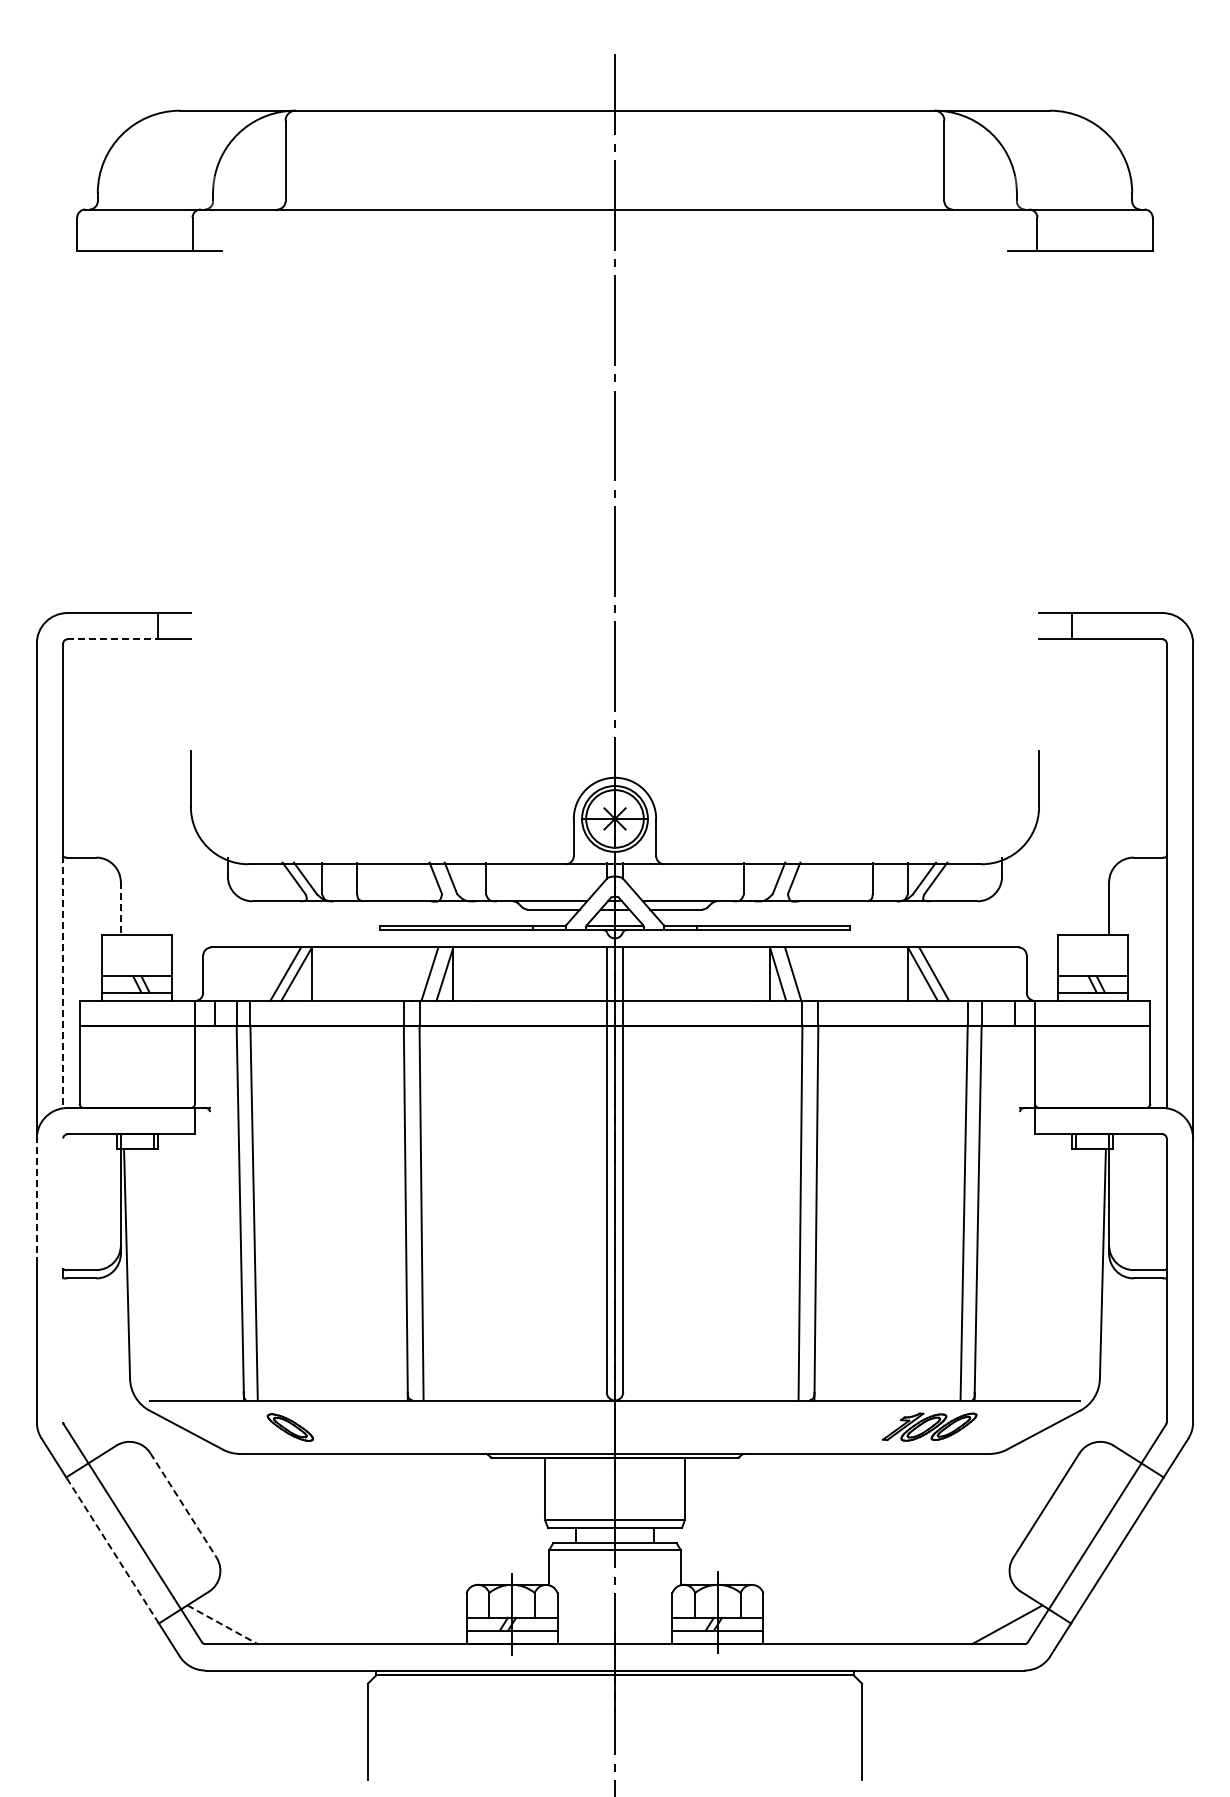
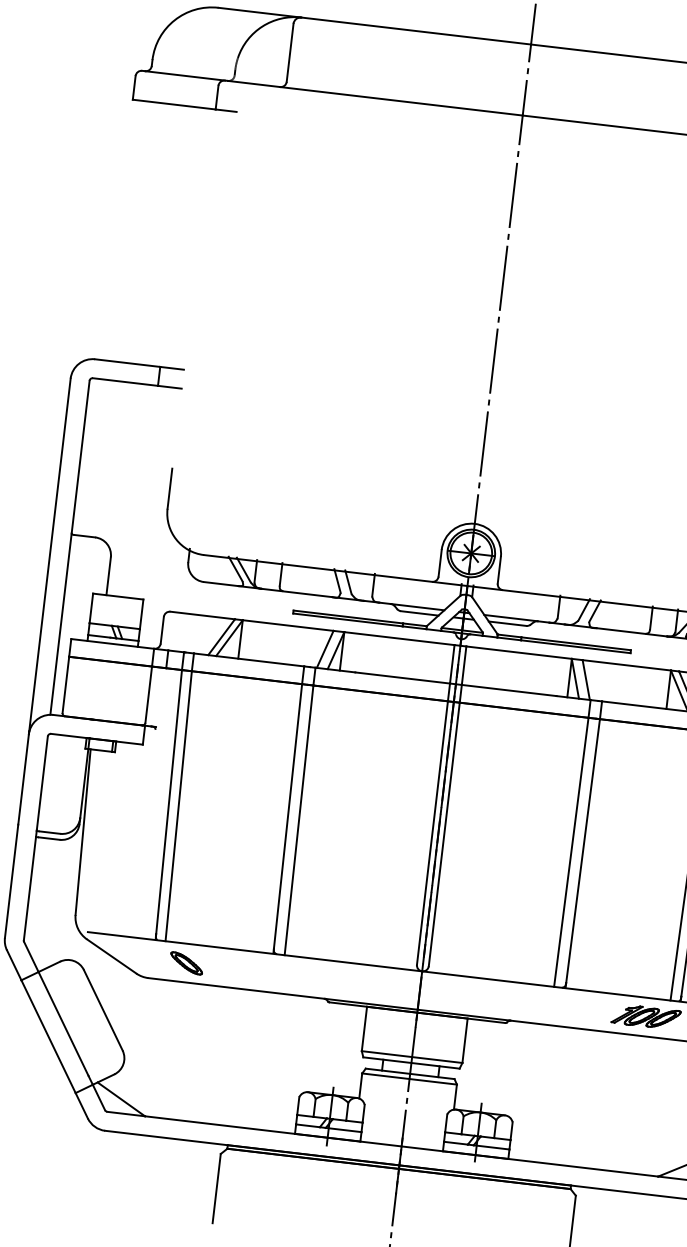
line: (113, 639) -> (126, 382), dashed -> solid
line: (120, 909) -> (108, 576), dashed -> solid
line: (63, 982) -> (61, 624), dashed -> solid
line: (36, 1201) -> (23, 779), dashed -> solid
line: (63, 1203) -> (42, 783), added
line: (63, 1350) -> (30, 888), added
line: (183, 1505) -> (103, 1010), dashed -> solid
line: (112, 1550) -> (48, 1036), dashed -> solid
line: (223, 1625) -> (121, 1099), dashed -> solid

